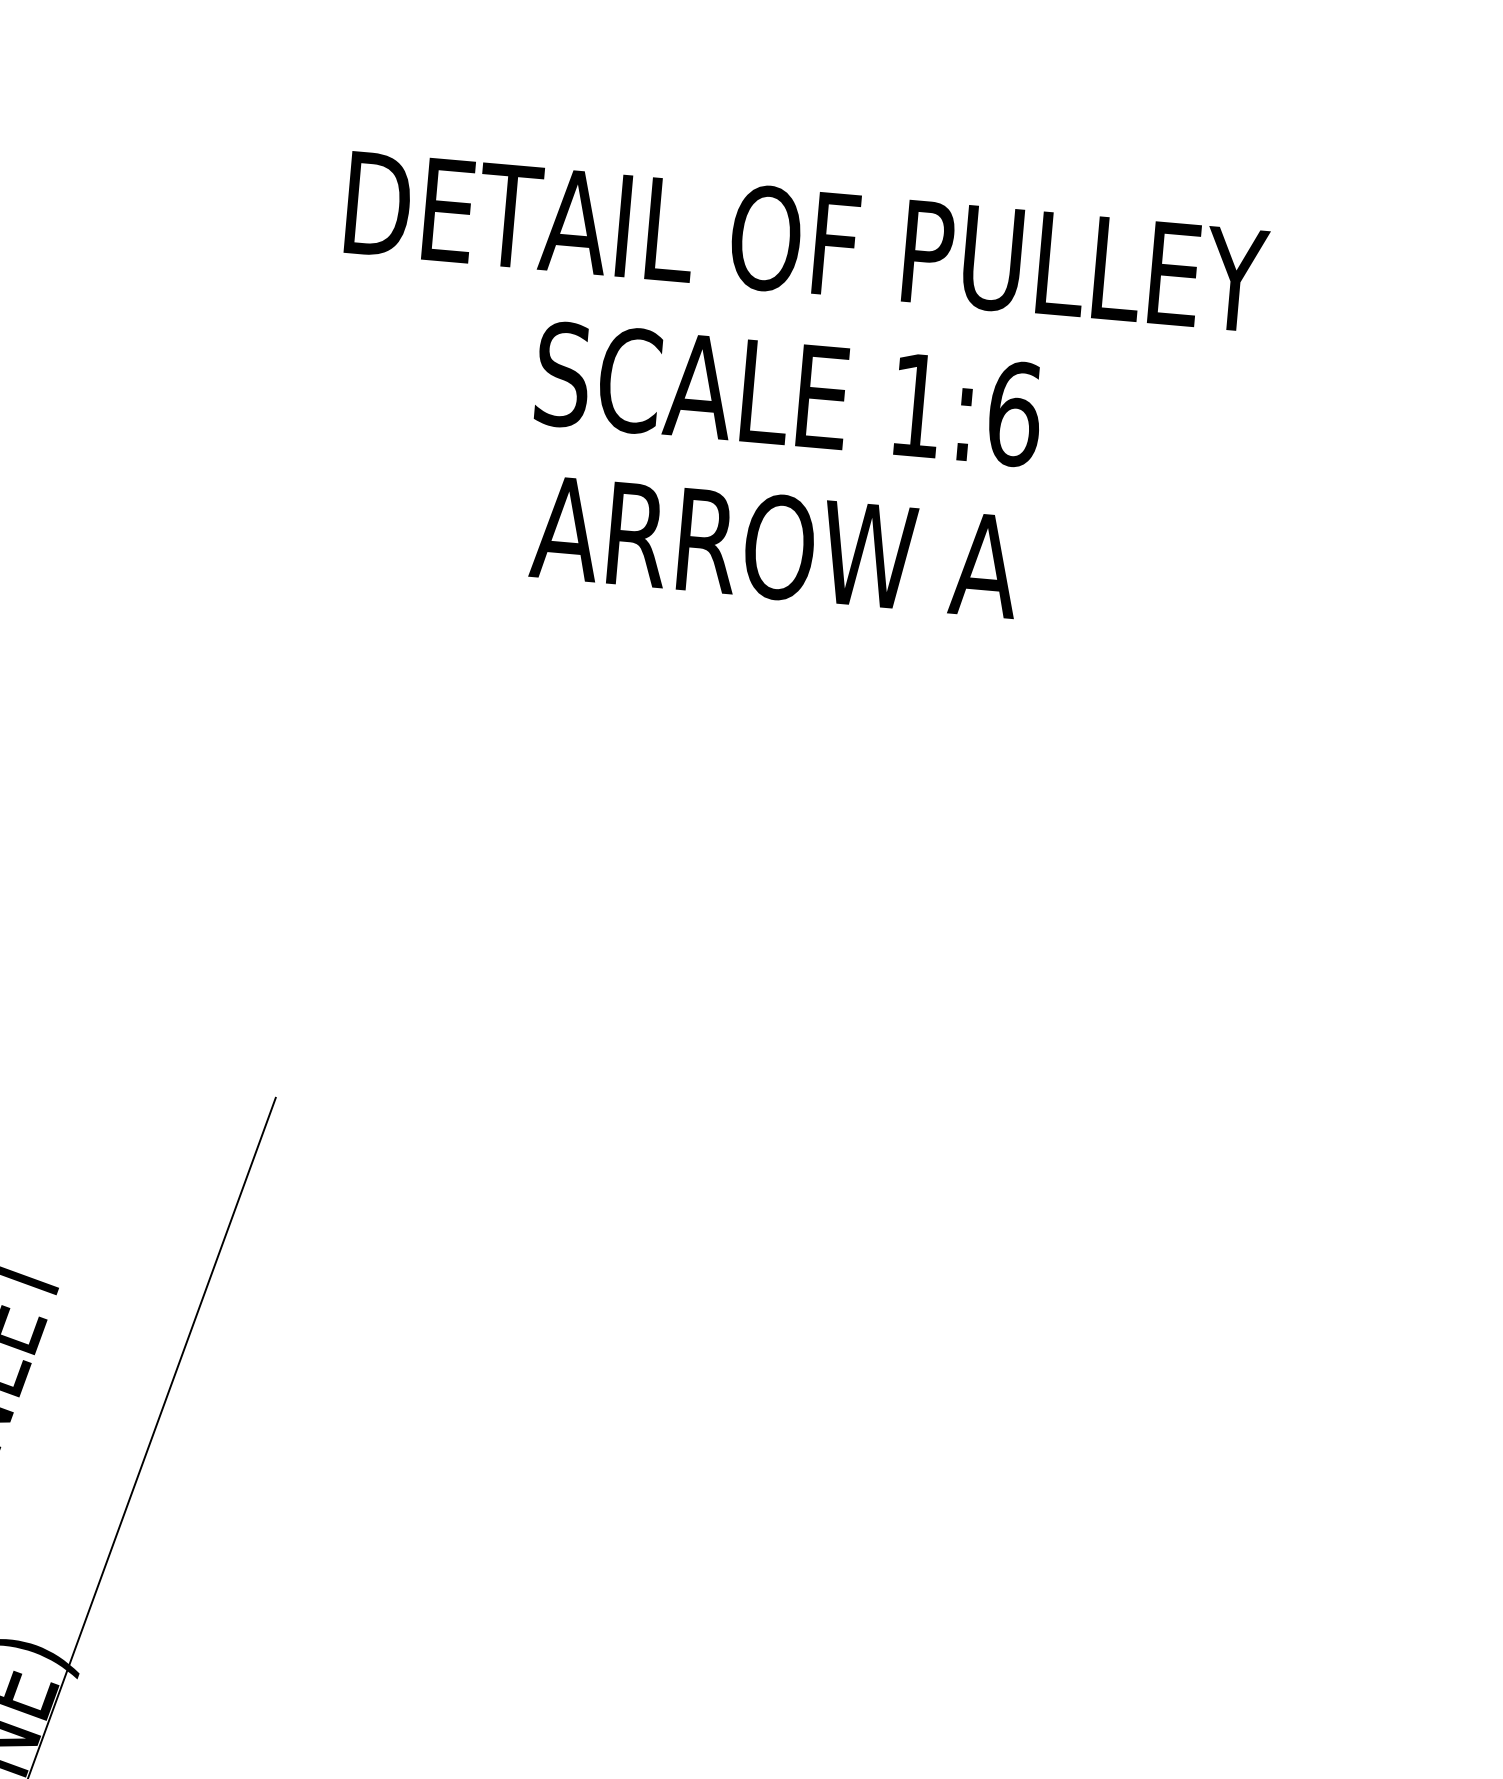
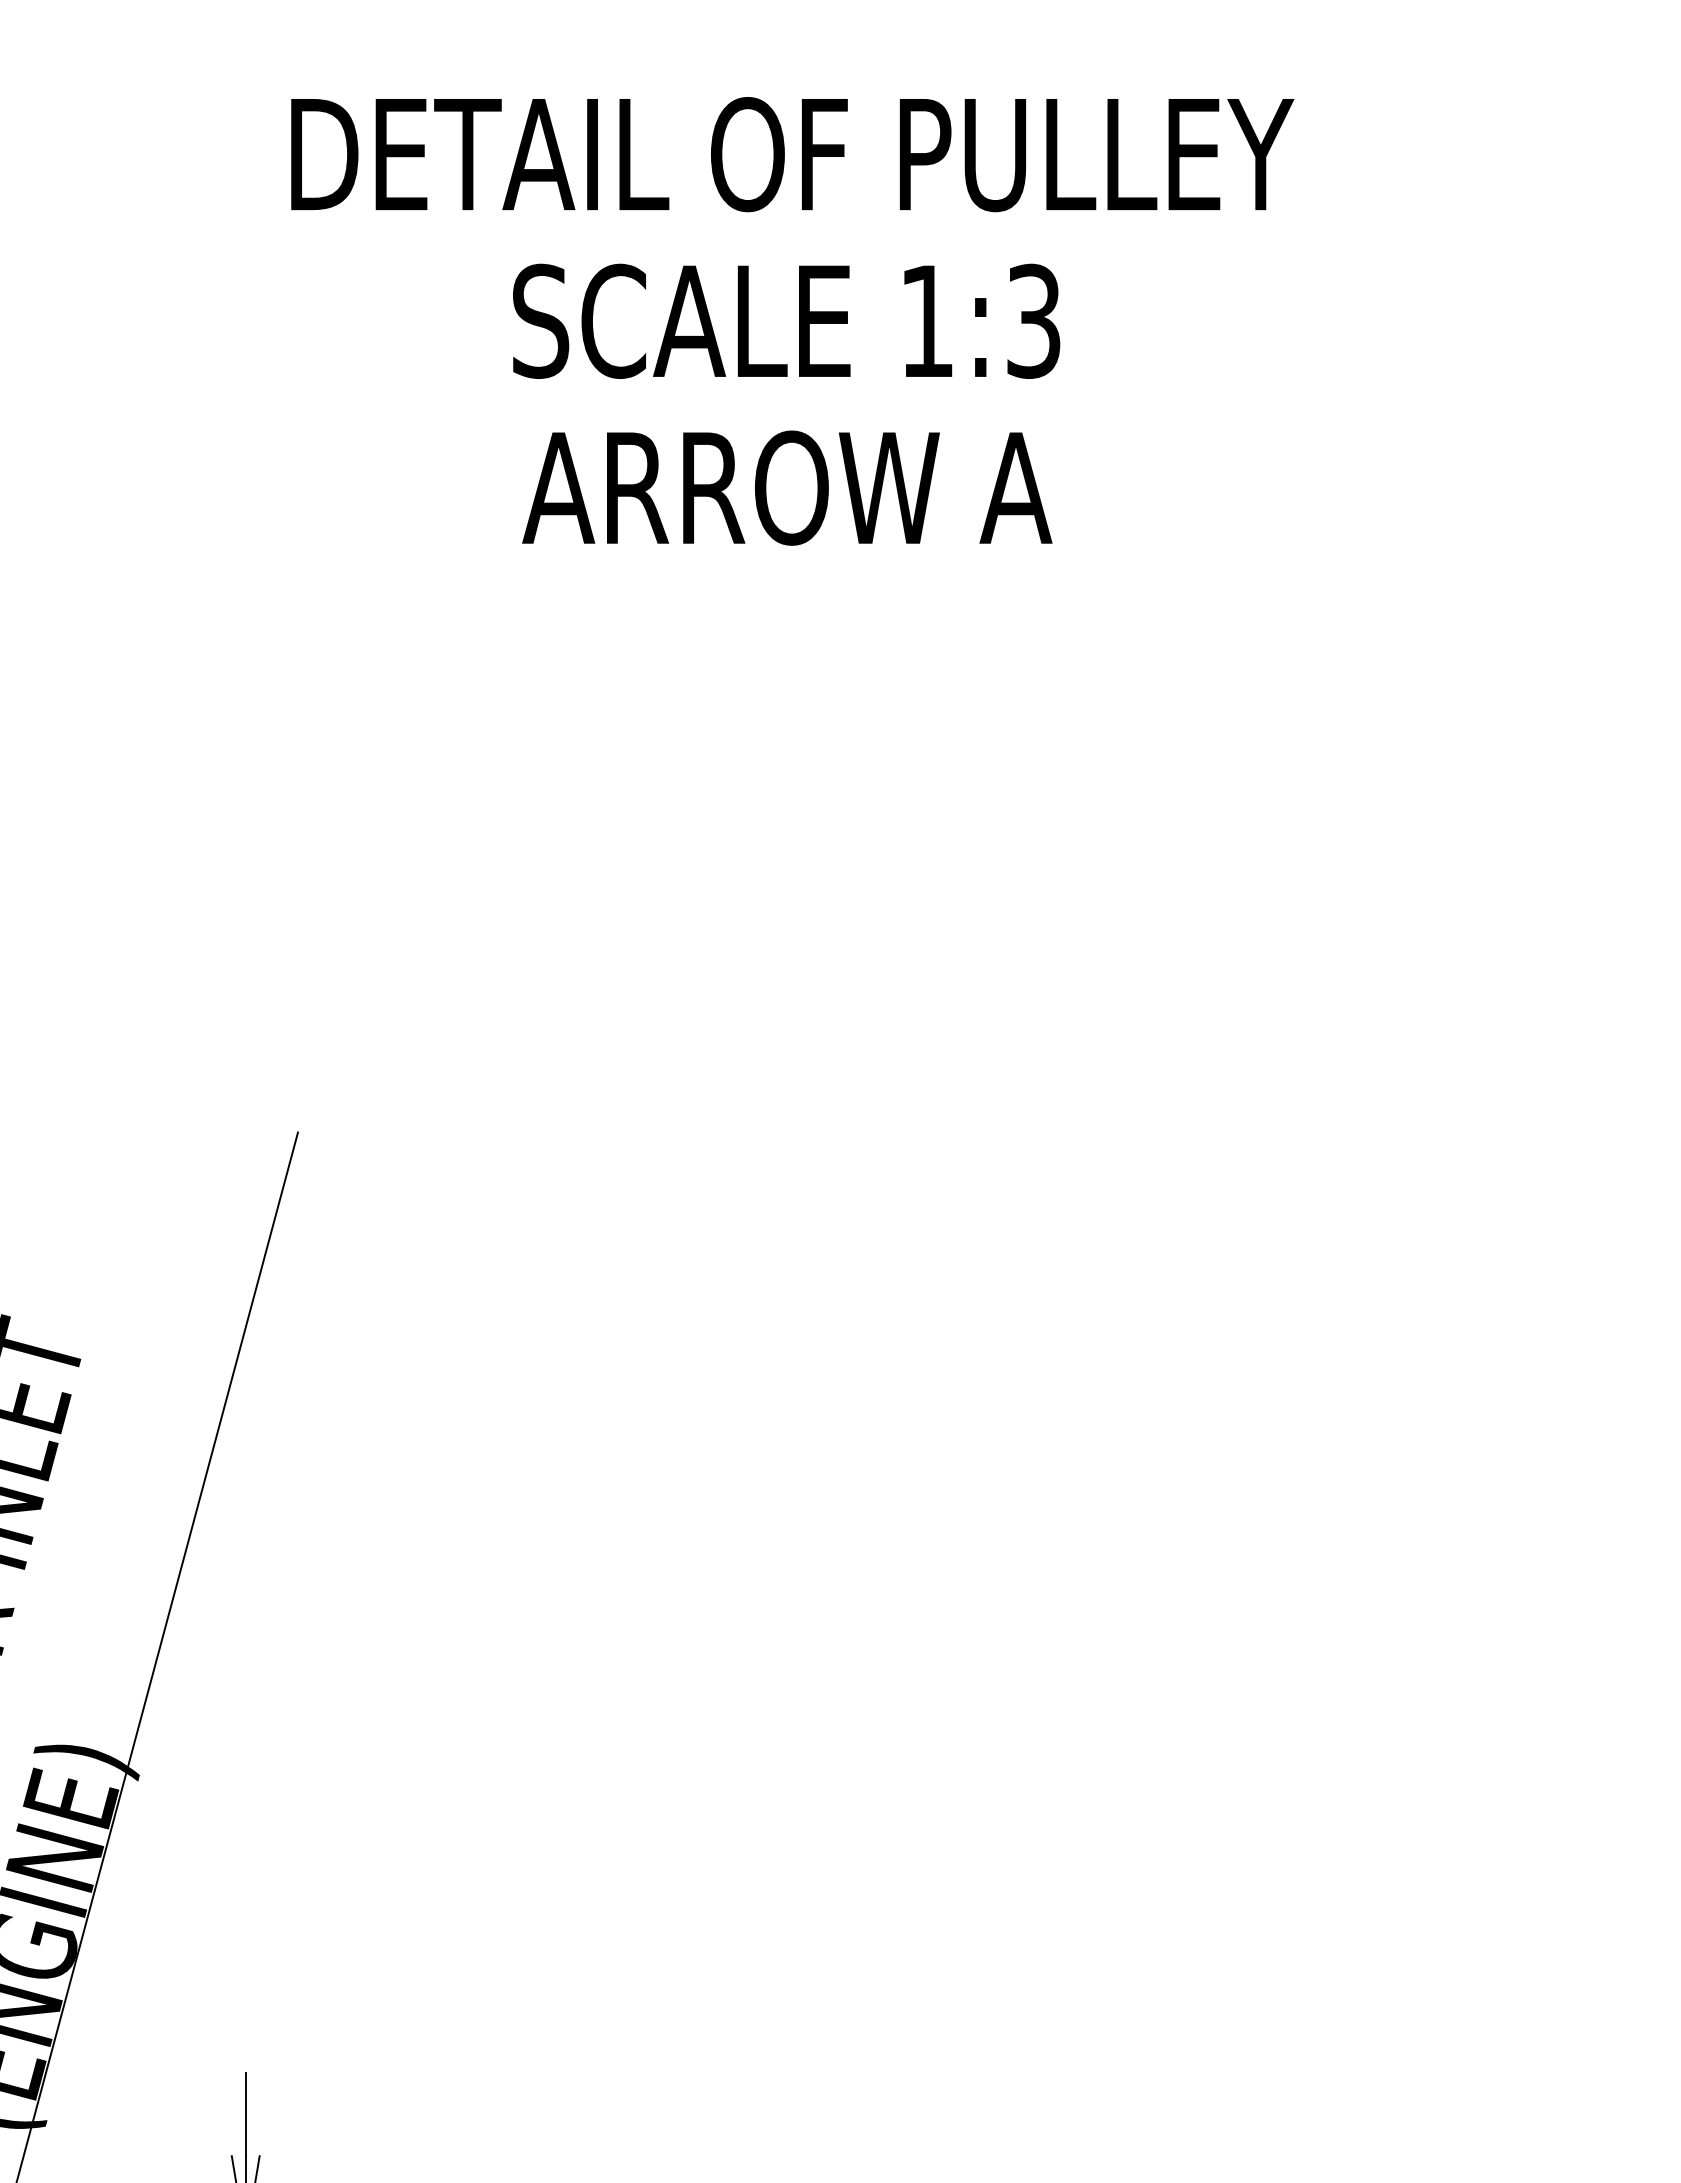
text: (1015, 413) -> (1034, 320), 1:6 -> 1:3

